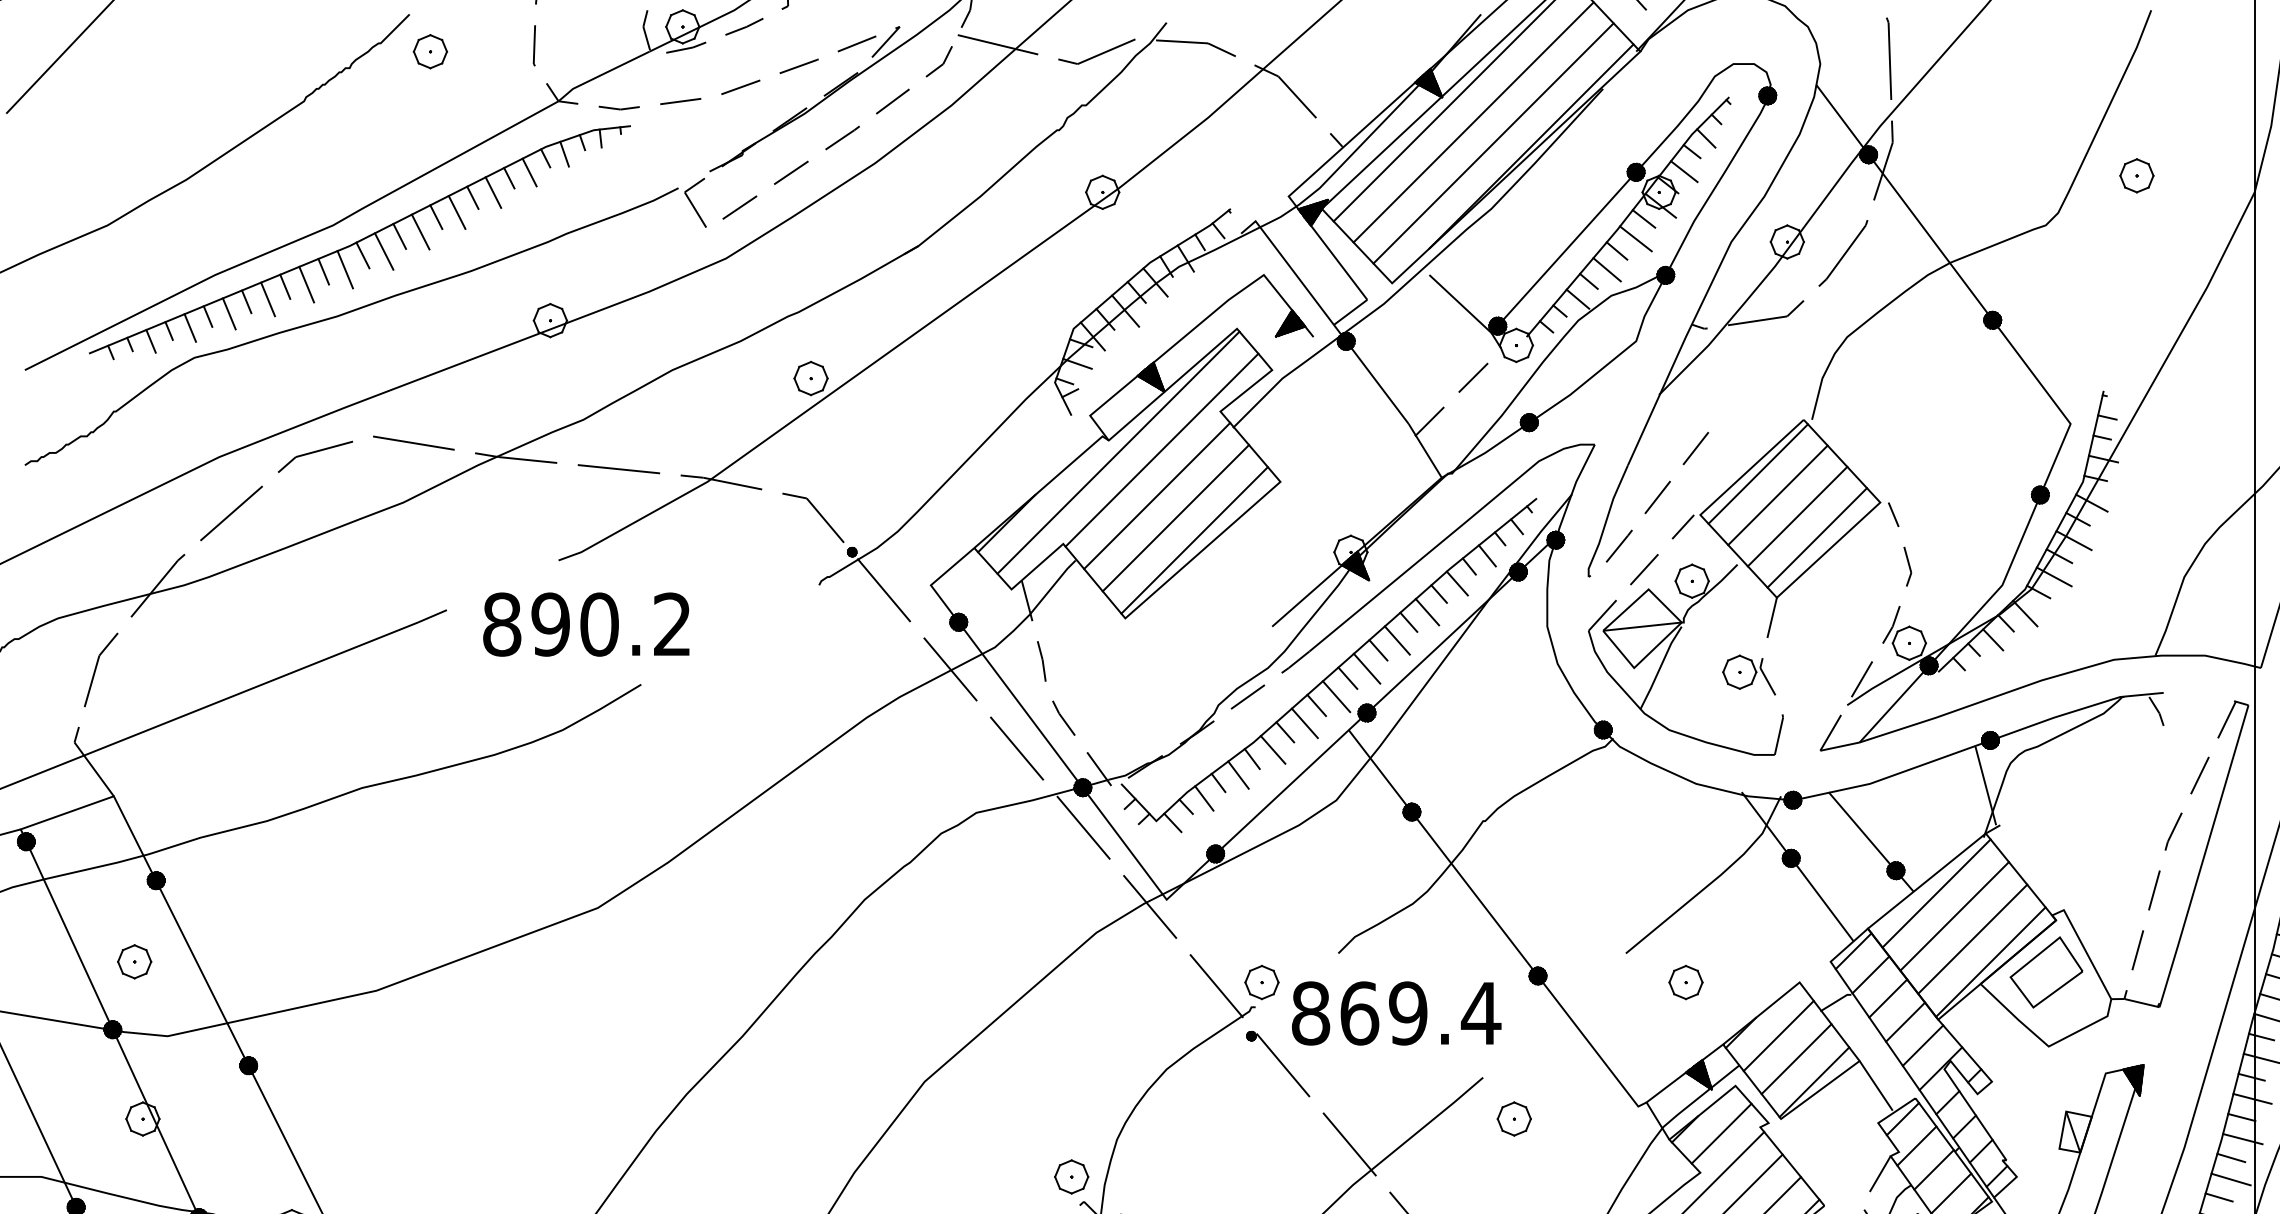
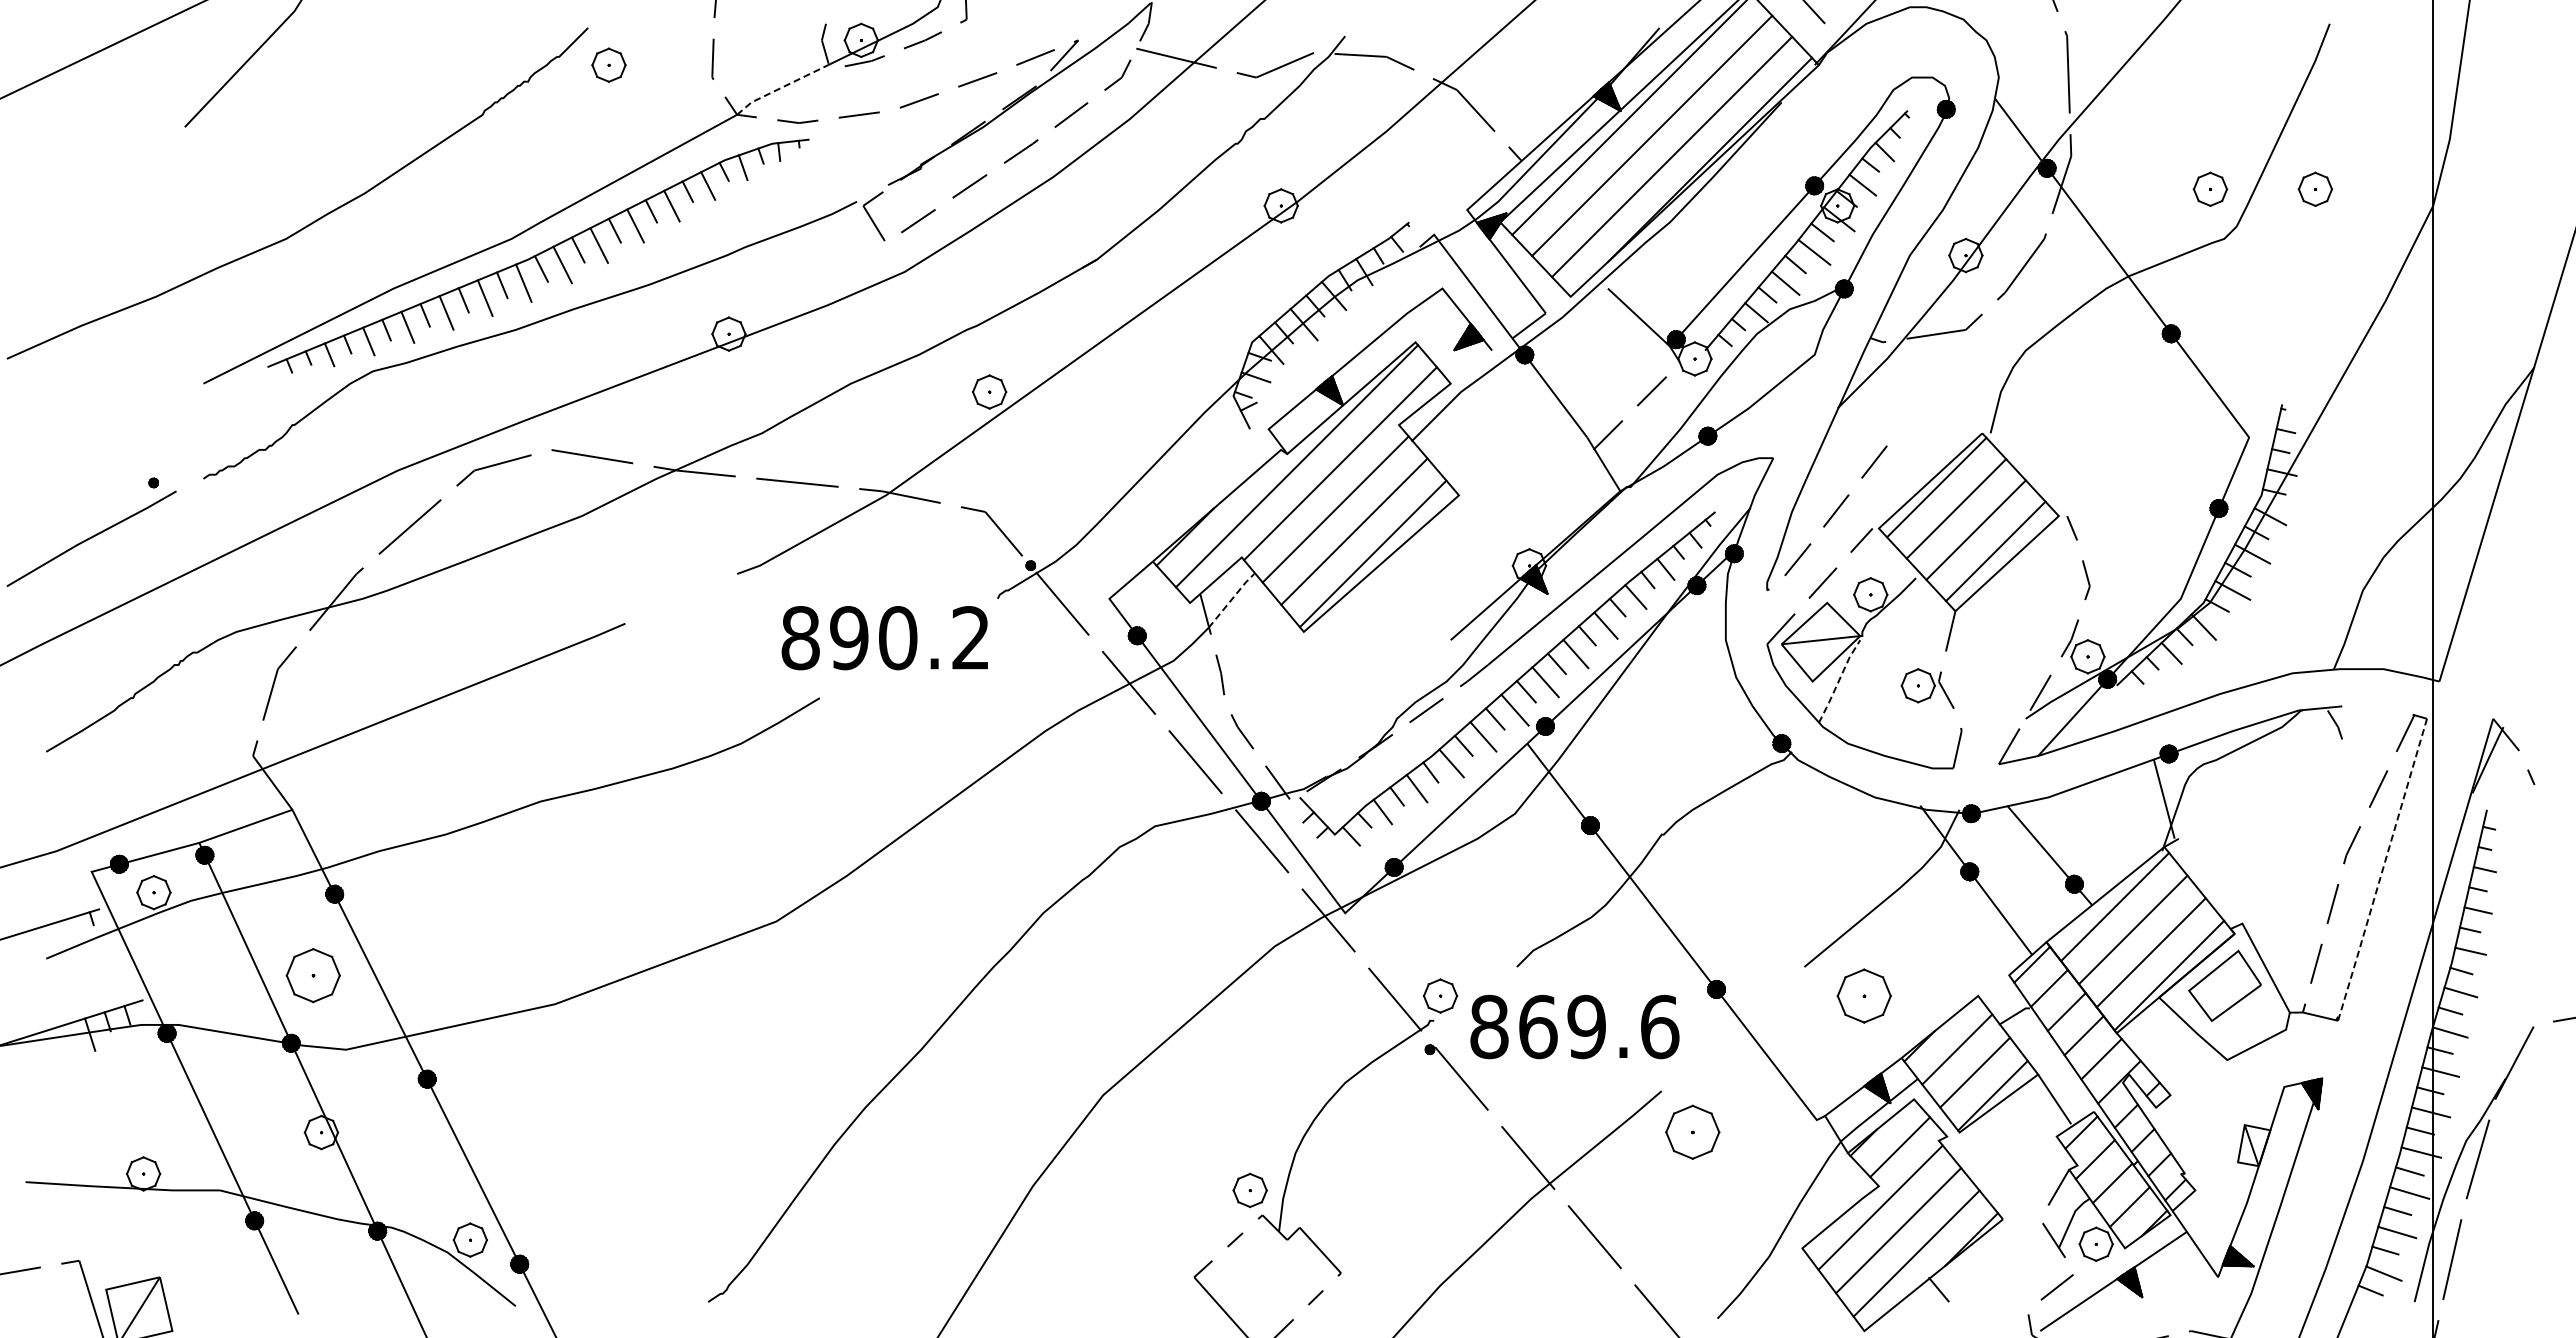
line: (601, 74) -> (780, 88), solid -> dashed
part: (2031, 174) -> (2210, 188), added
line: (1052, 586) -> (1231, 600), solid -> dashed
text: (585, 624) -> (884, 638), moved
line: (1659, 667) -> (1838, 681), solid -> dashed
line: (2203, 855) -> (2382, 869), solid -> dashed
part: (133, 960) -> (312, 974), size x1.6
part: (1685, 981) -> (1864, 995), size x1.6
text: (1480, 1012) -> (1659, 1026), 869.4 -> 869.6
part: (1513, 1118) -> (1692, 1132), size x1.6

